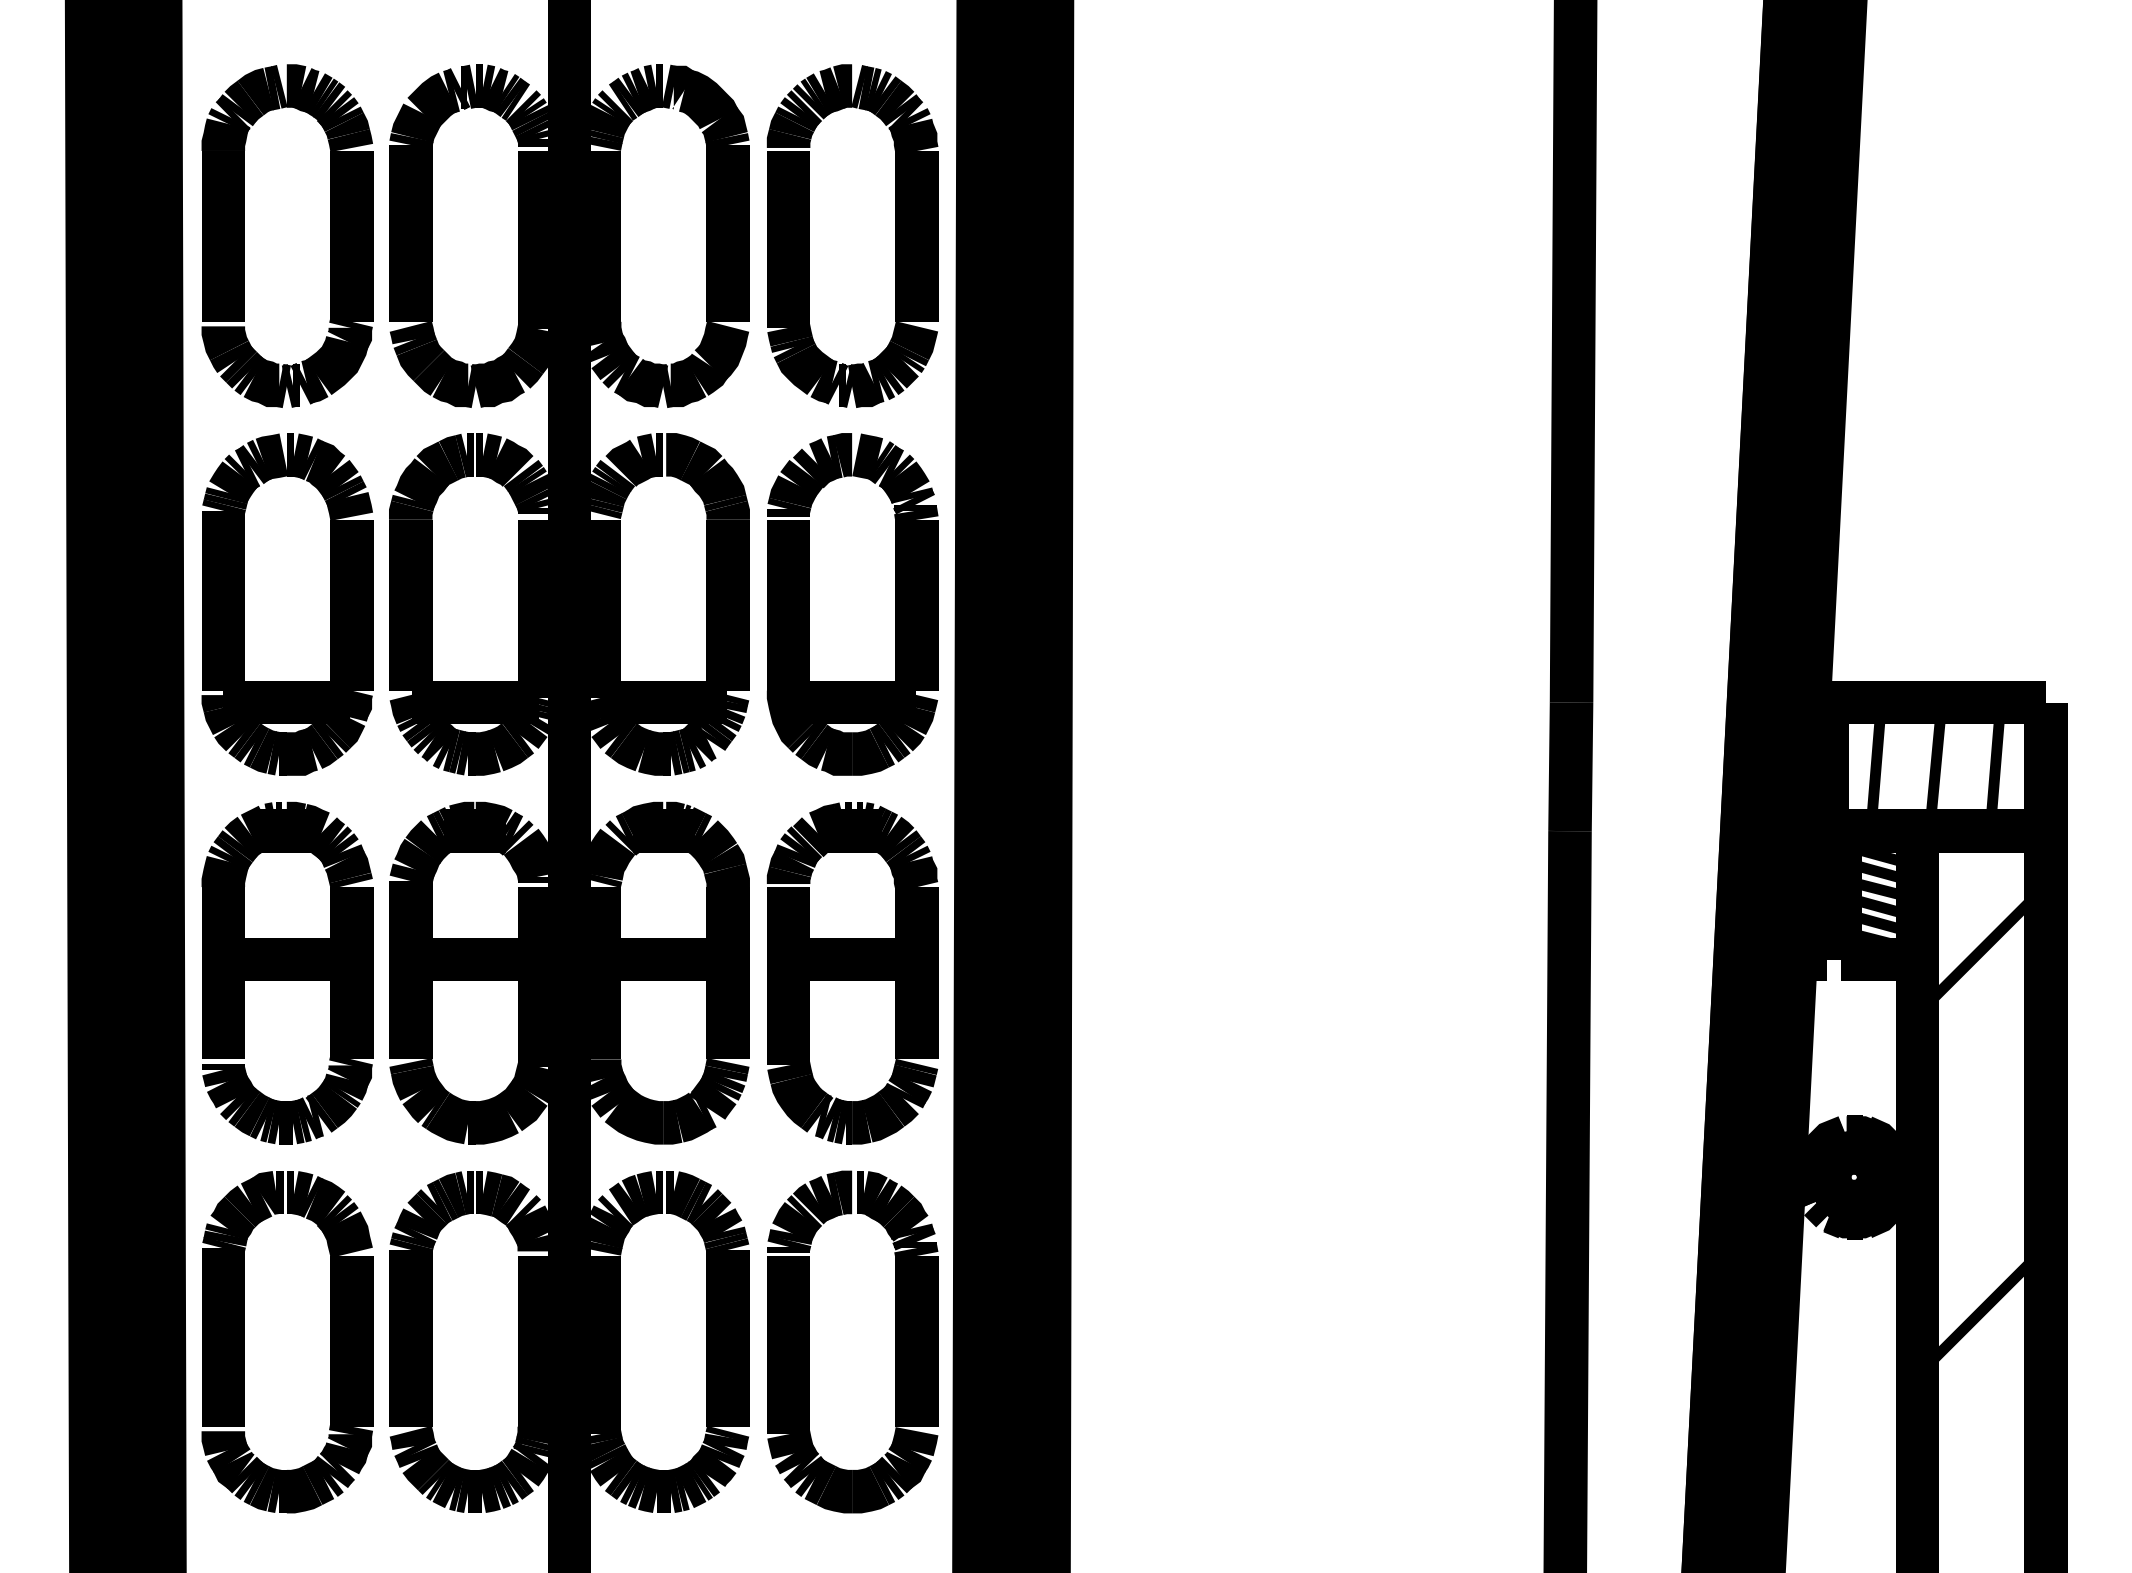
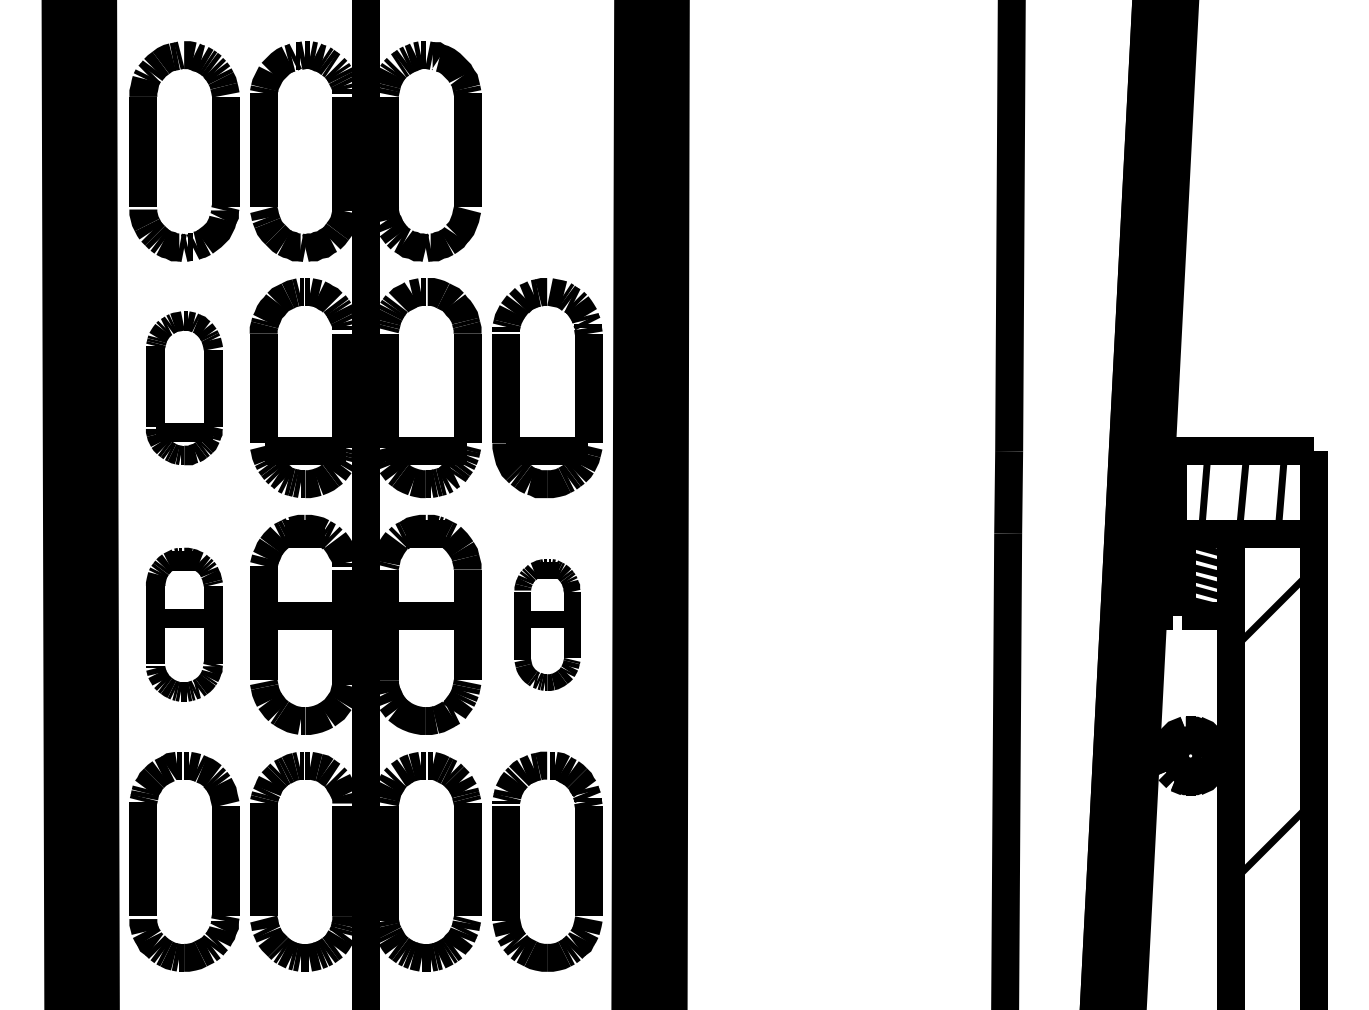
part: (809, 236) -> (519, 151), removed
part: (287, 605) -> (184, 388), size x0.7
part: (287, 972) -> (184, 624), size x0.7
part: (852, 972) -> (547, 624), size x0.6

